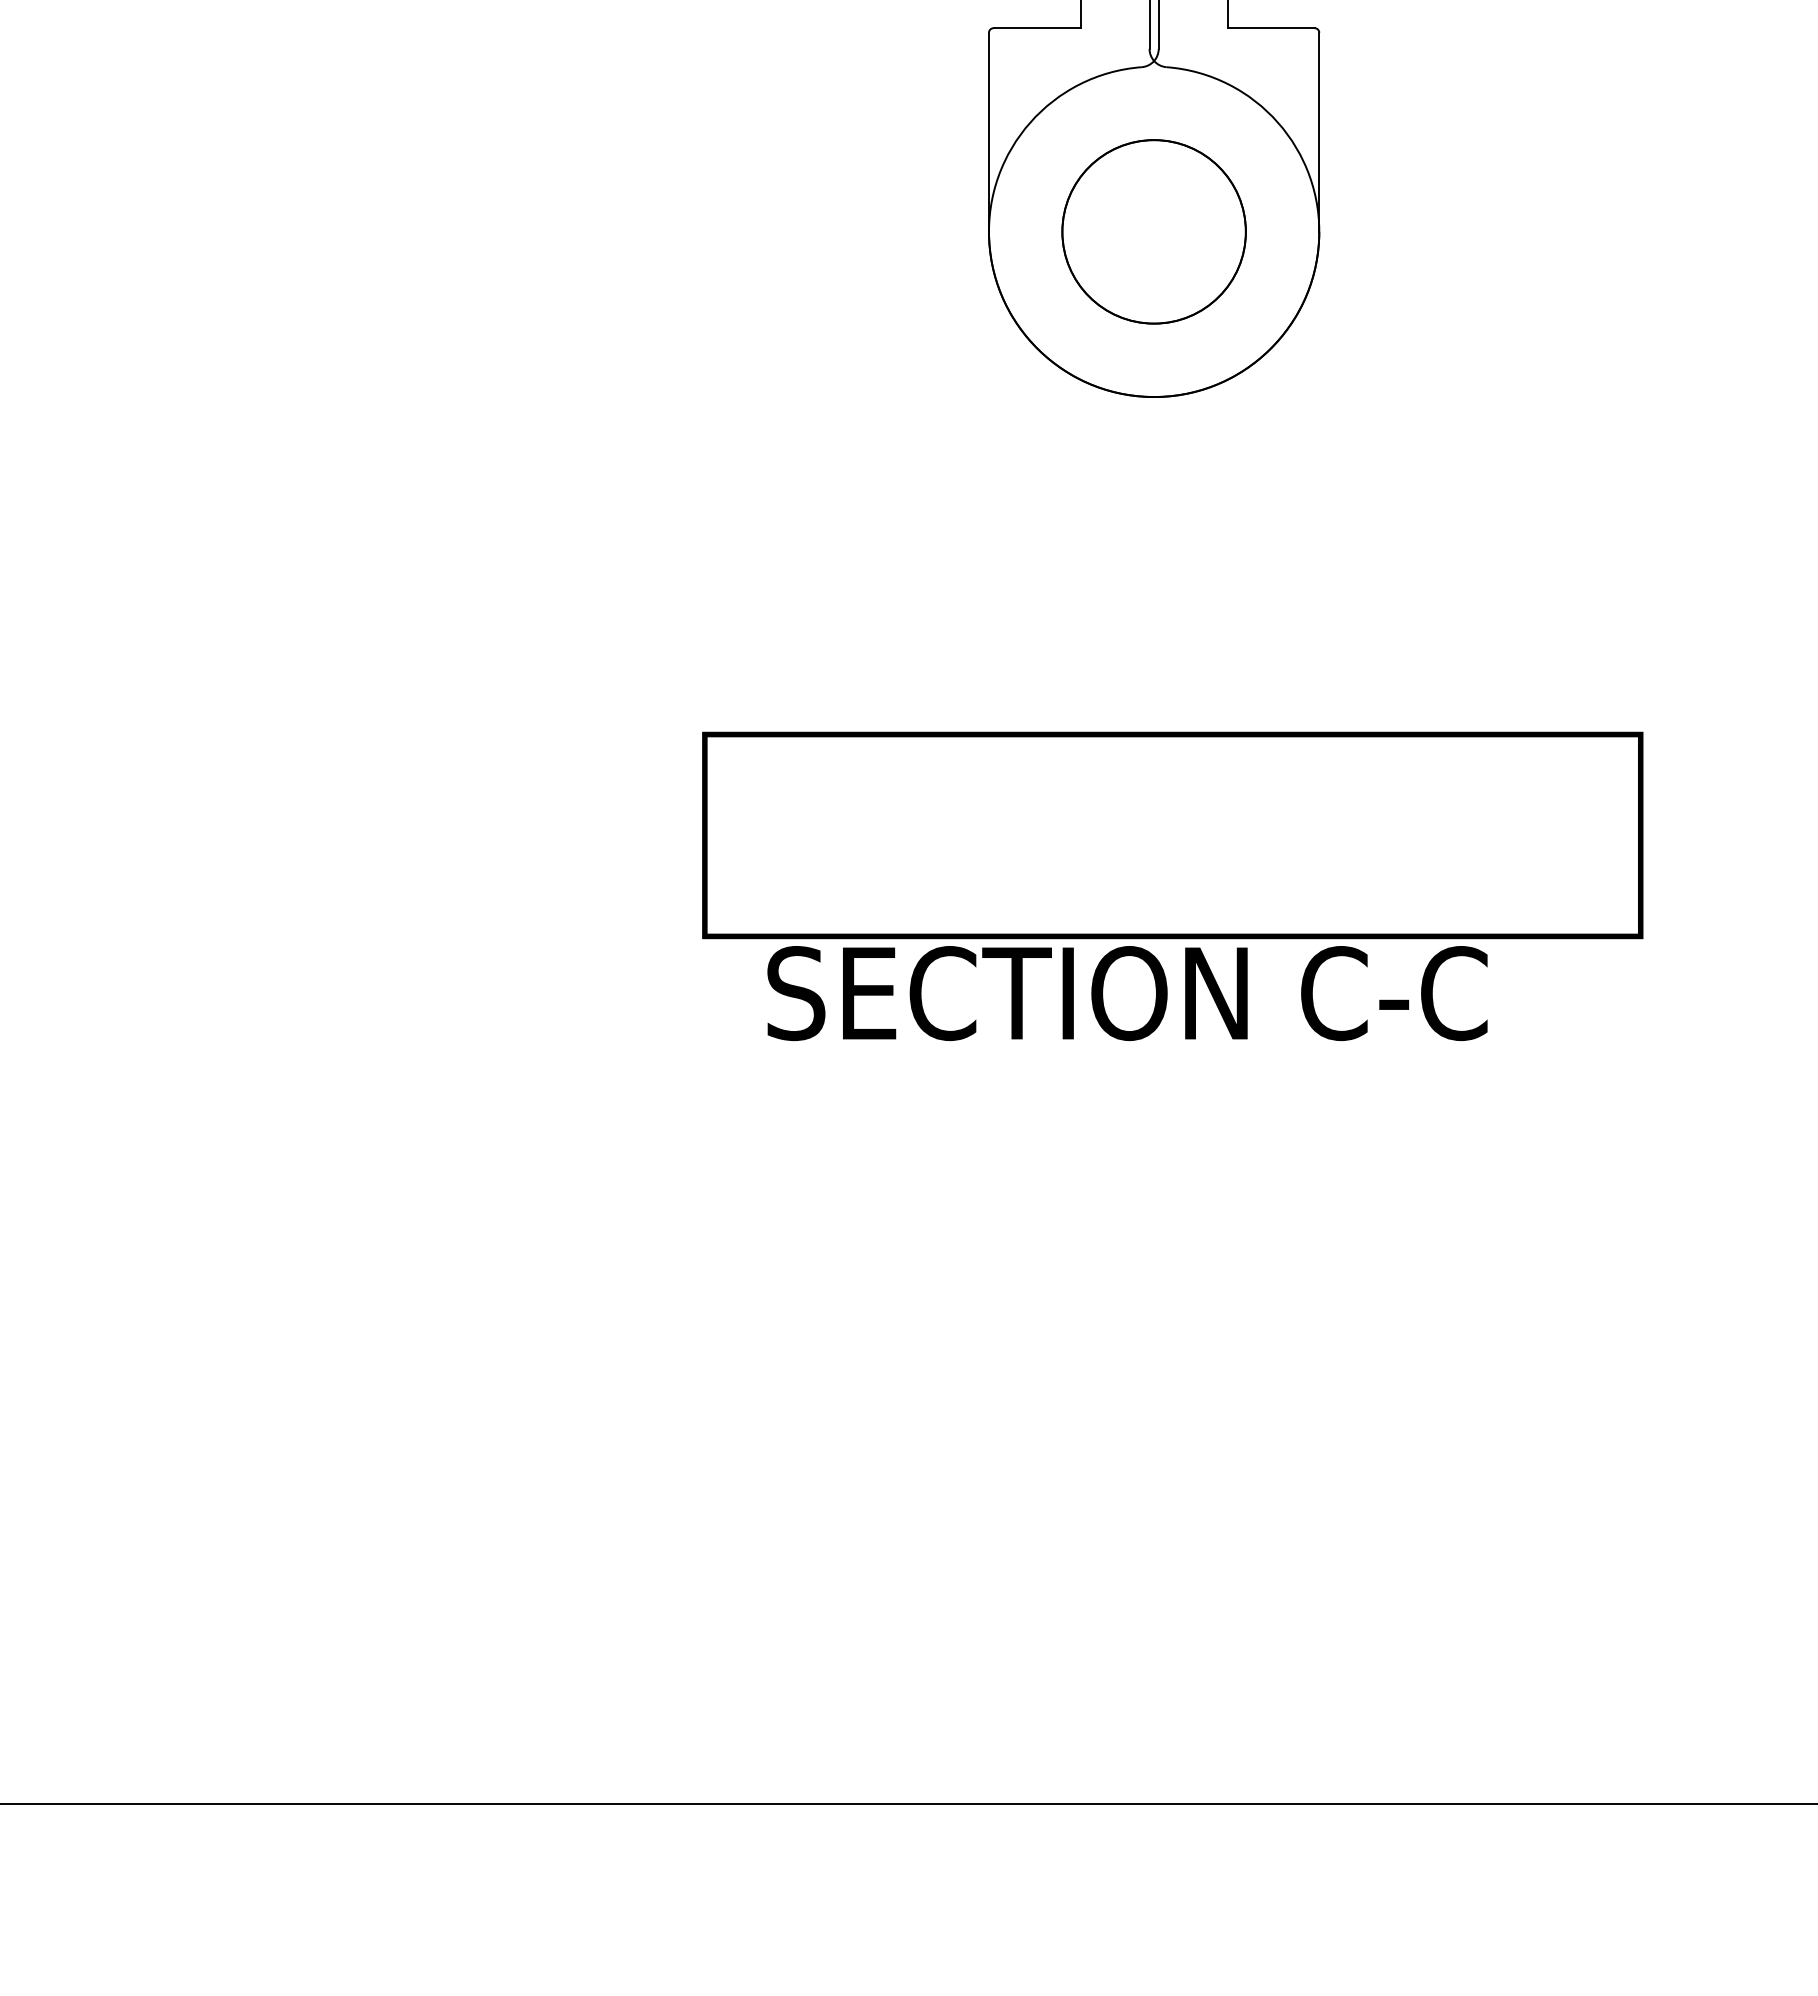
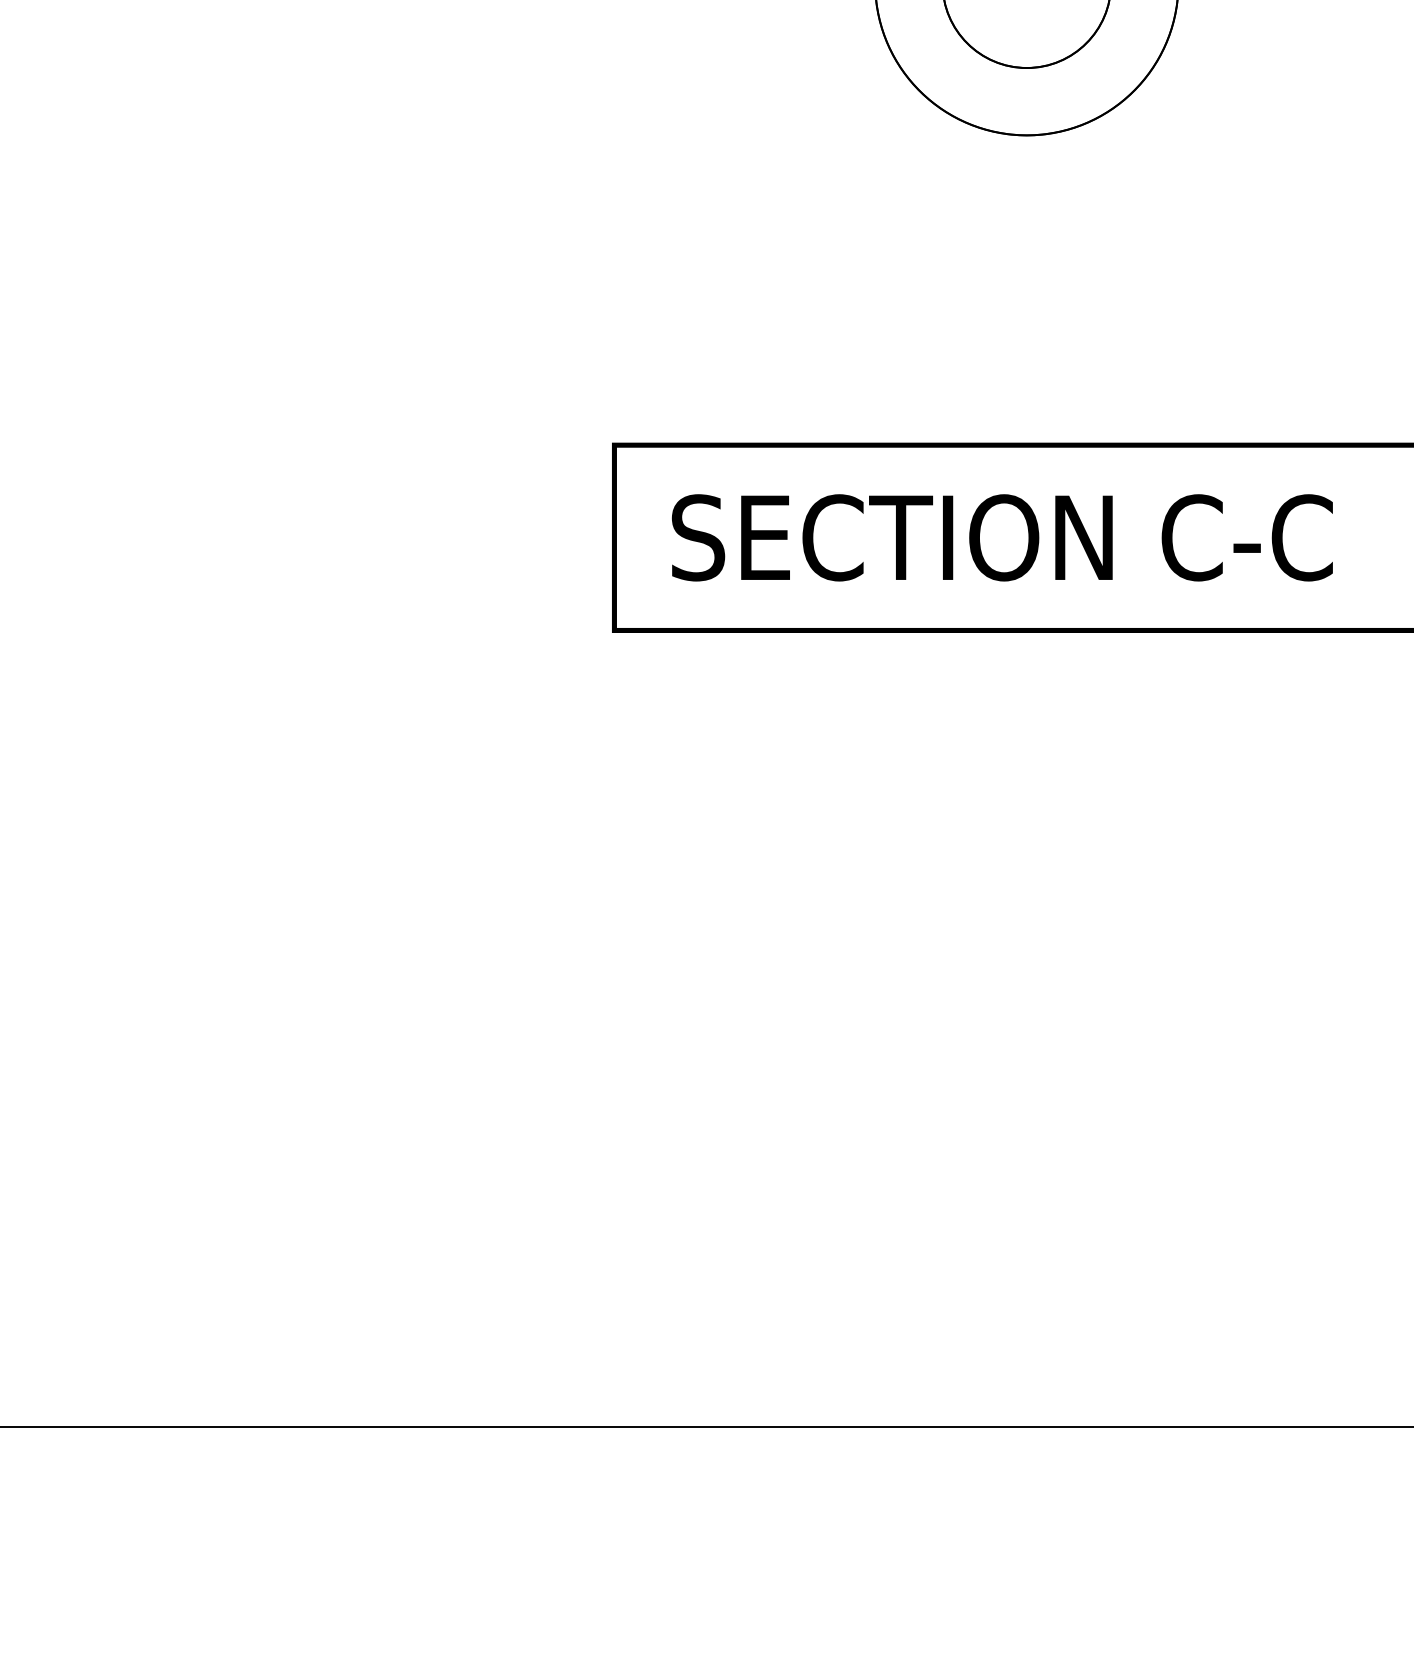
text: (1127, 993) -> (1002, 537), moved

